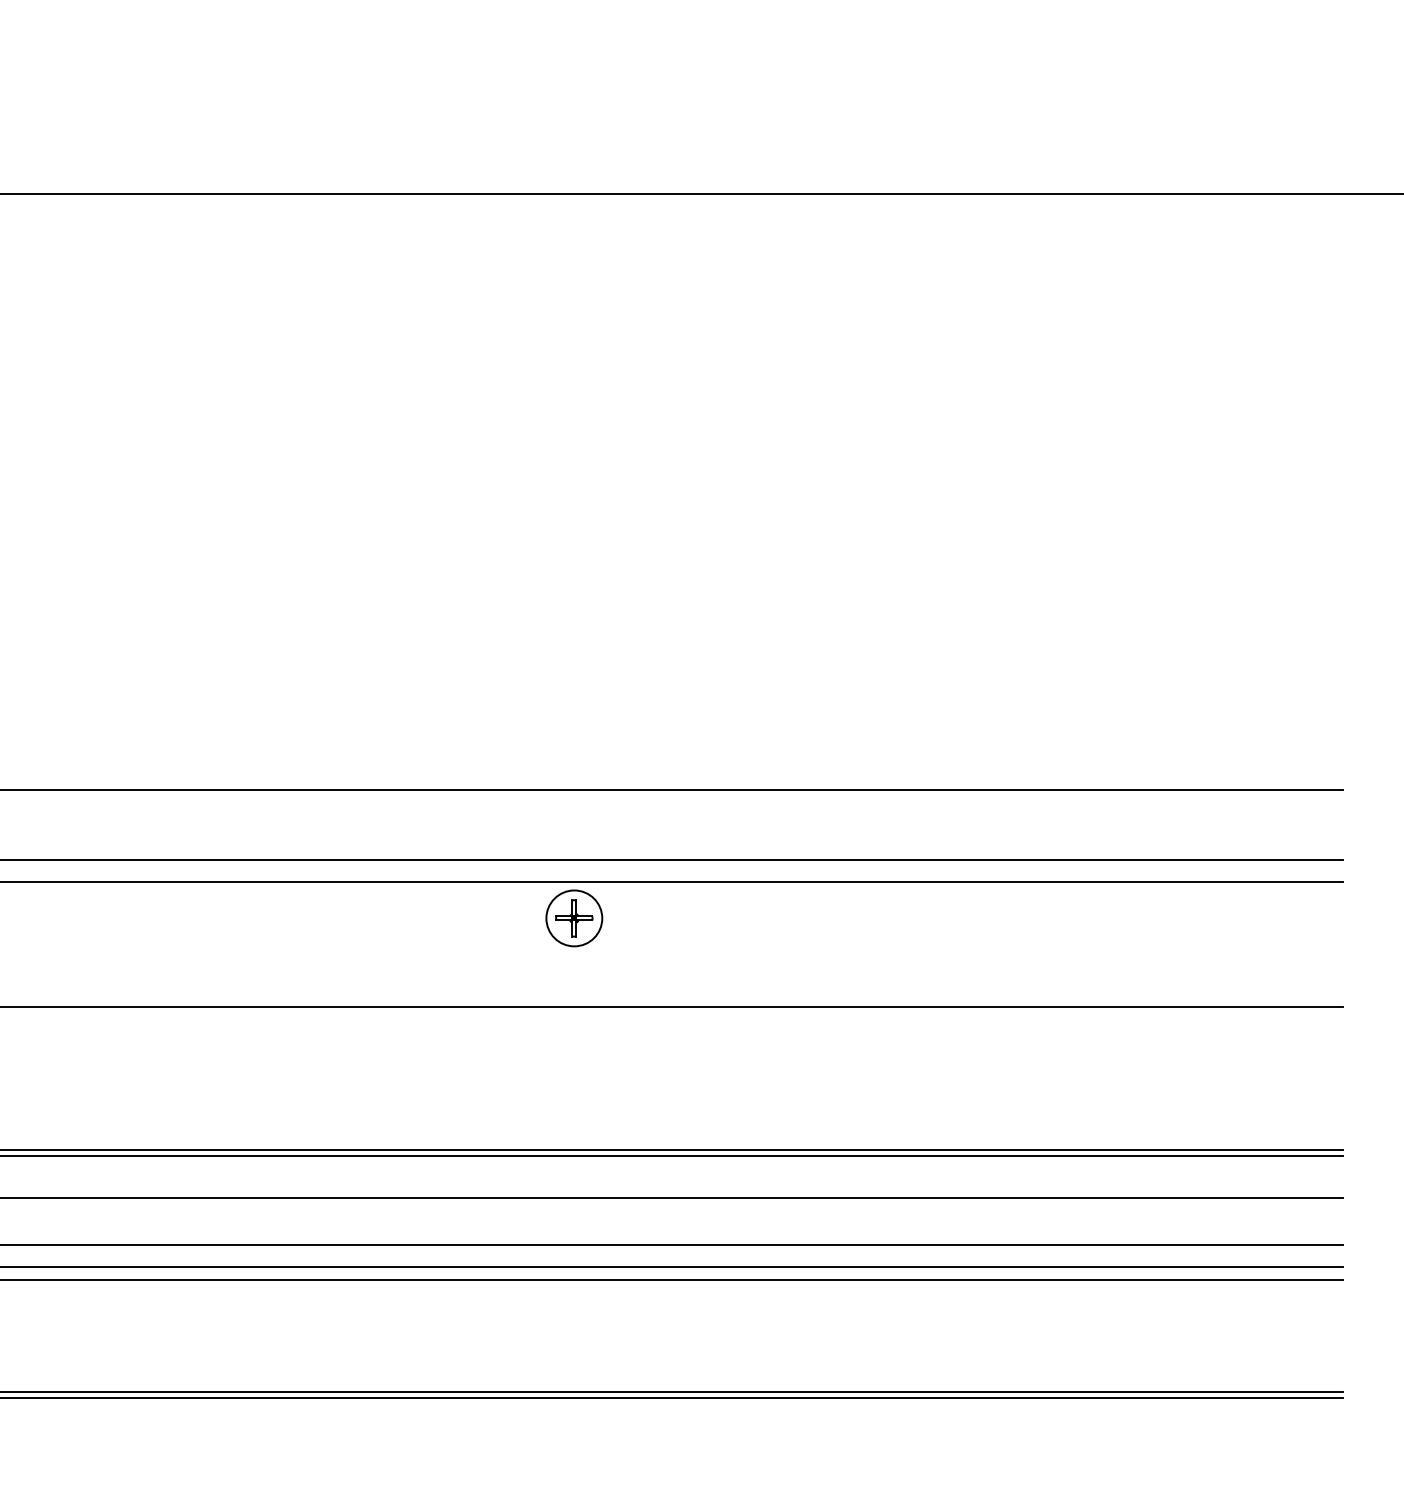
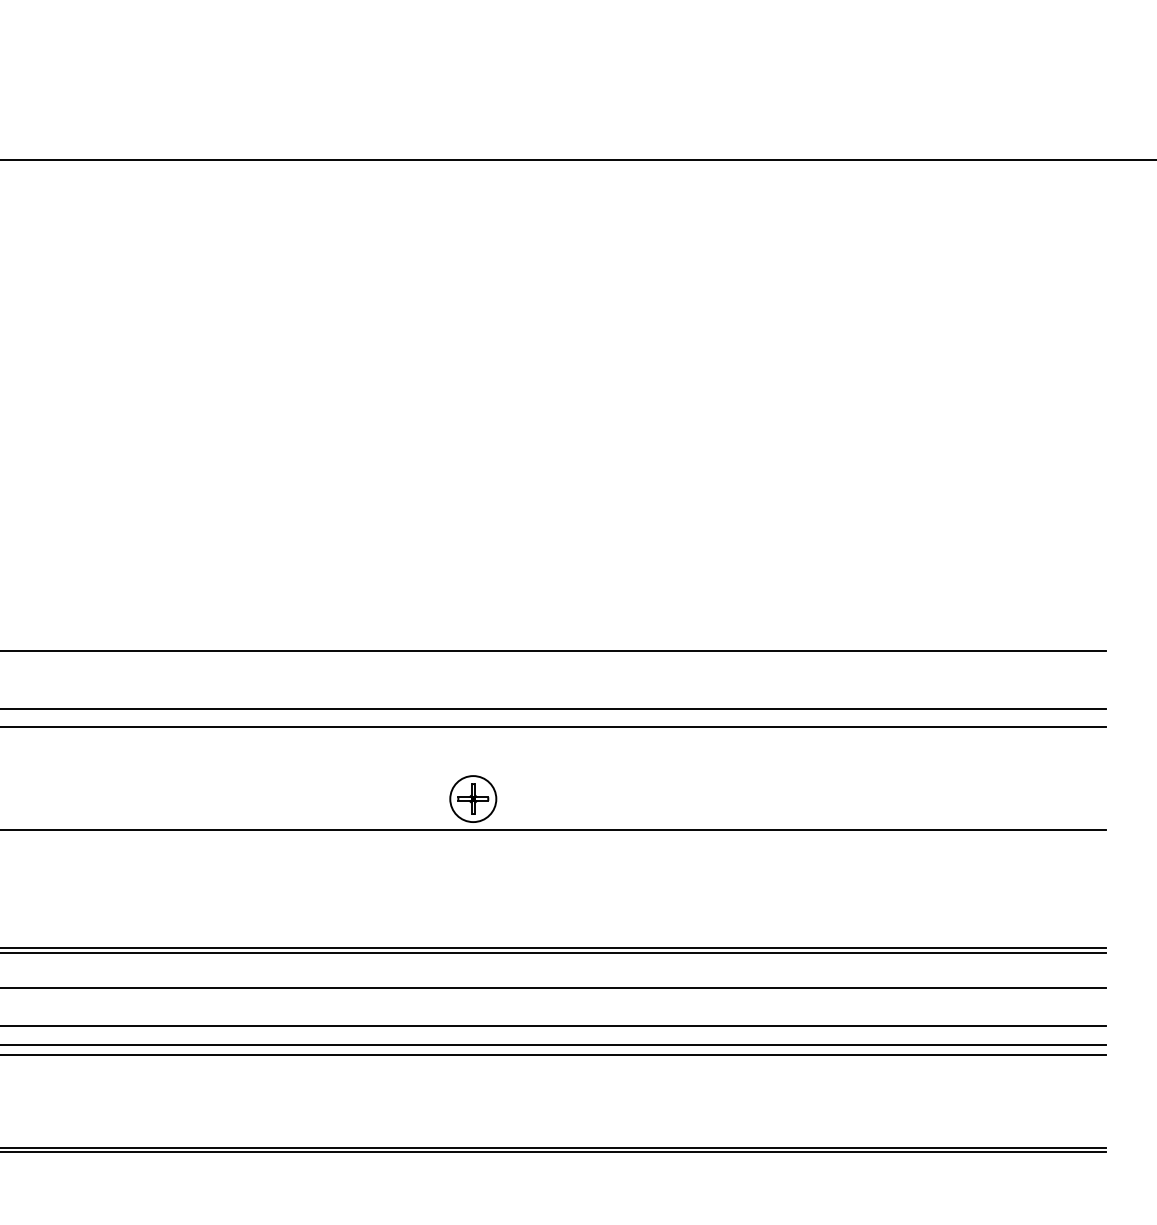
part: (574, 918) -> (473, 799), moved

